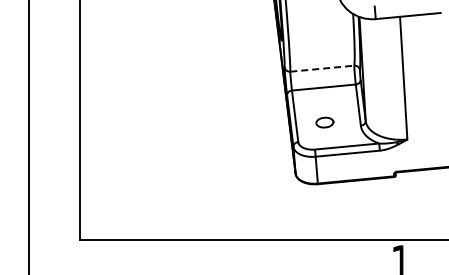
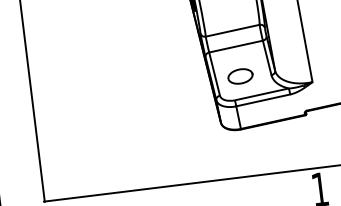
line: (322, 68) -> (232, 30), dashed -> solid
part: (324, 122) -> (240, 76), size x1.67

